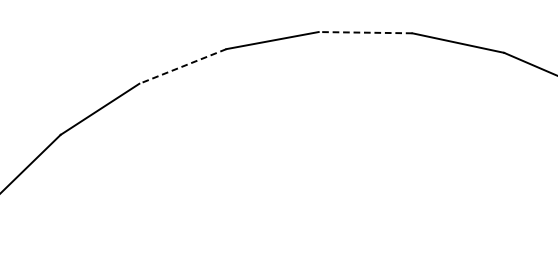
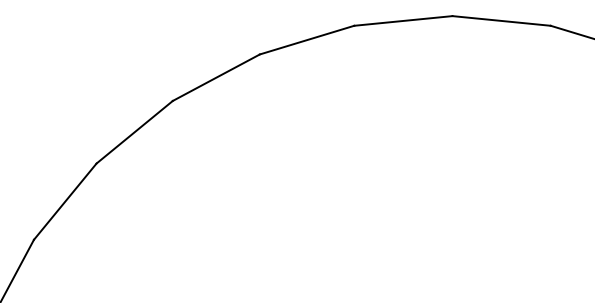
line: (364, 33) -> (402, 21), dashed -> solid
line: (182, 66) -> (215, 77), dashed -> solid

